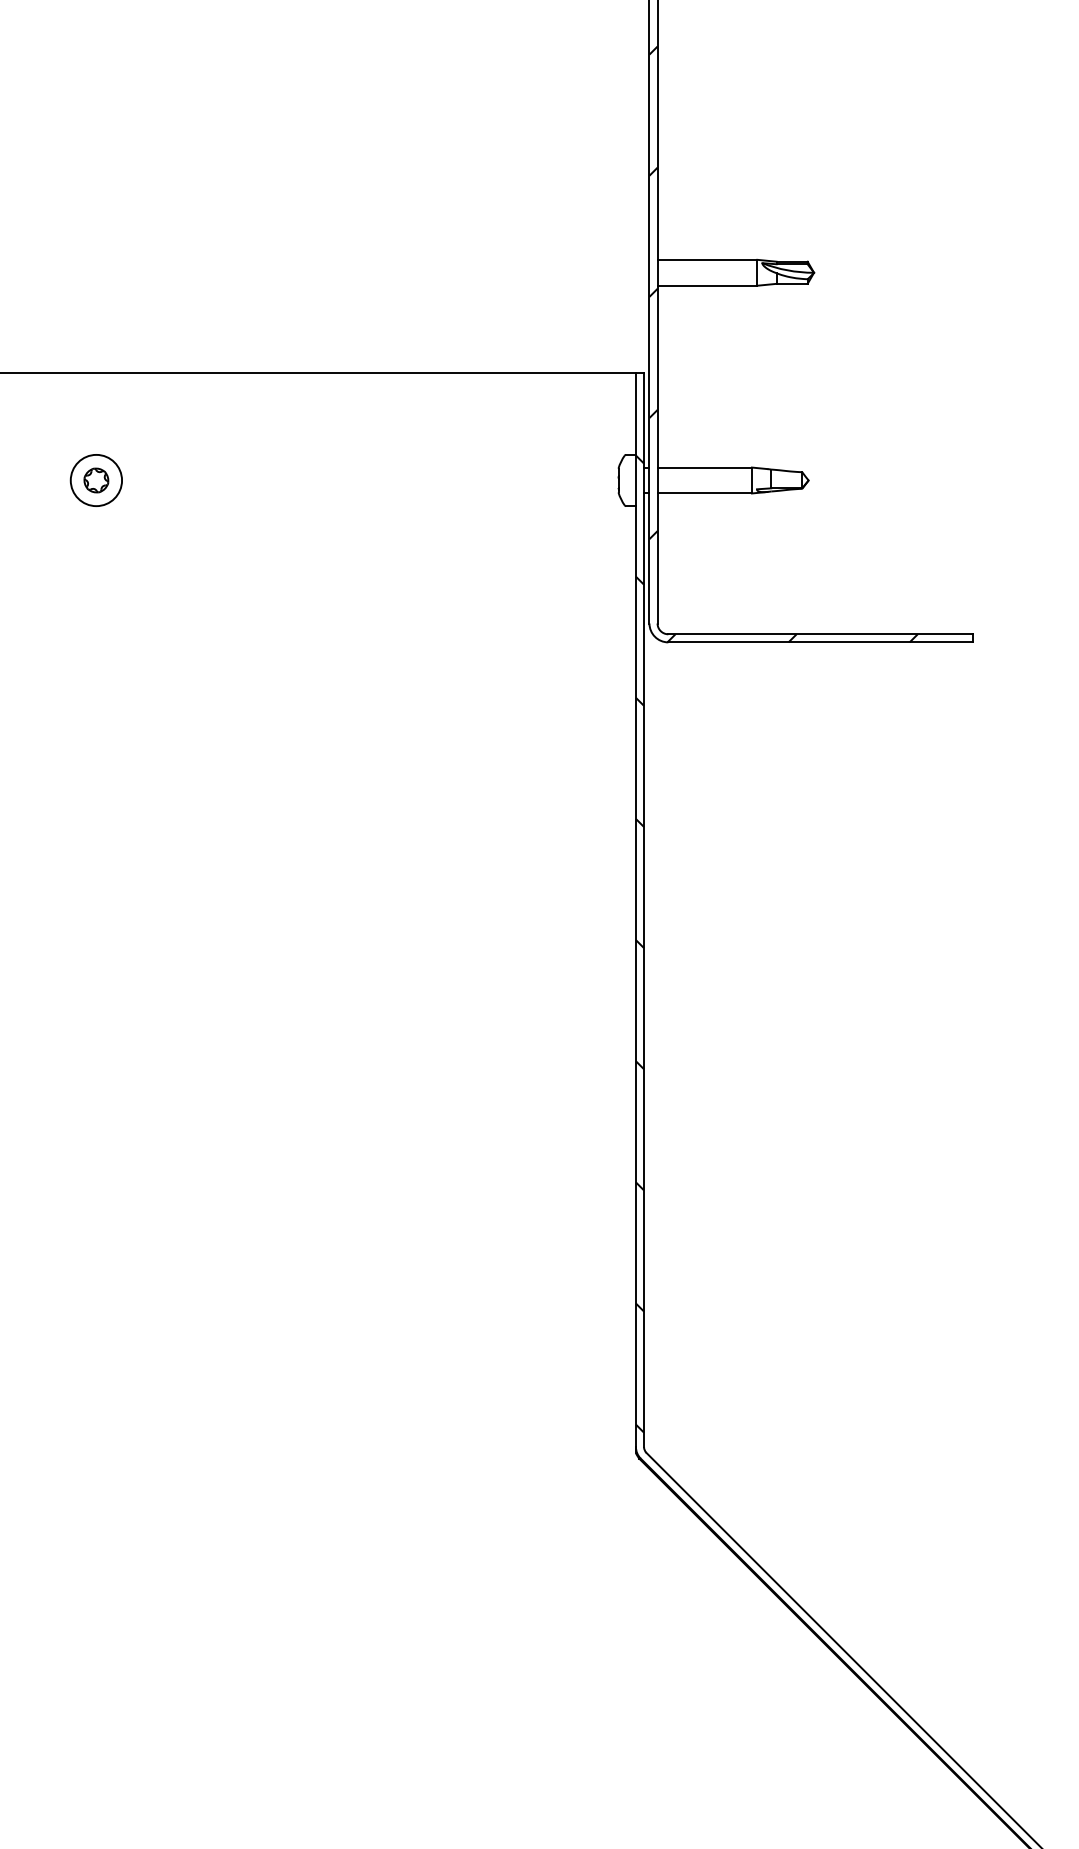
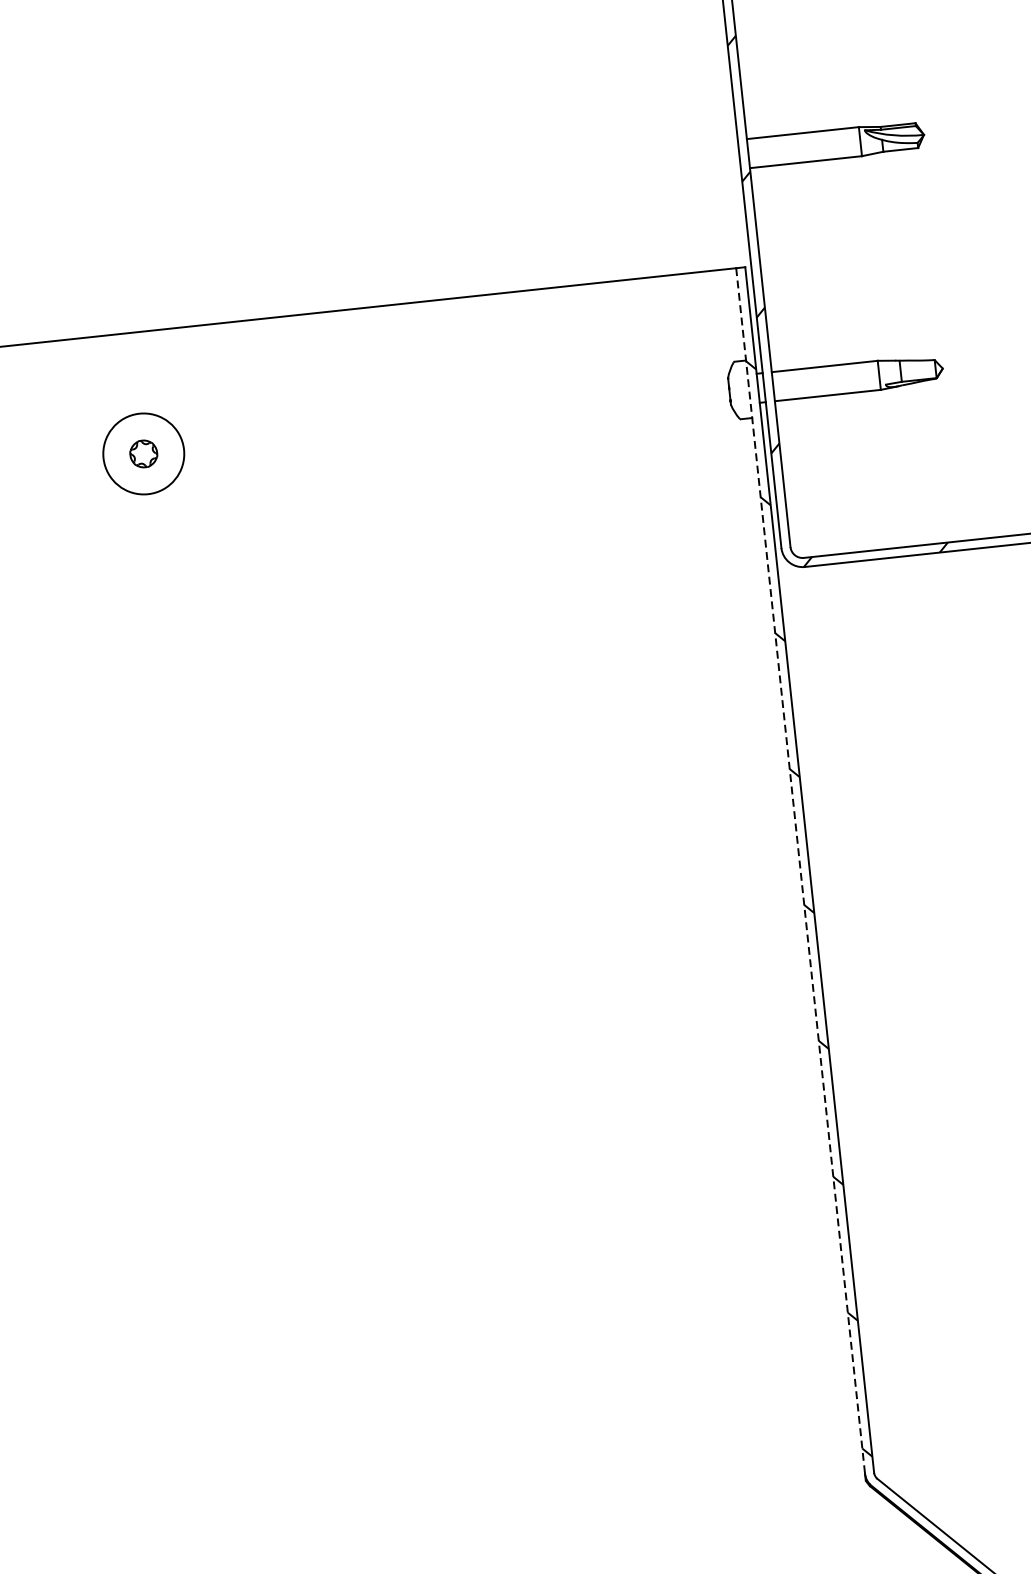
circle: (96, 480) -> (143, 453), size x1.4
line: (635, 910) -> (800, 871), solid -> dashed

